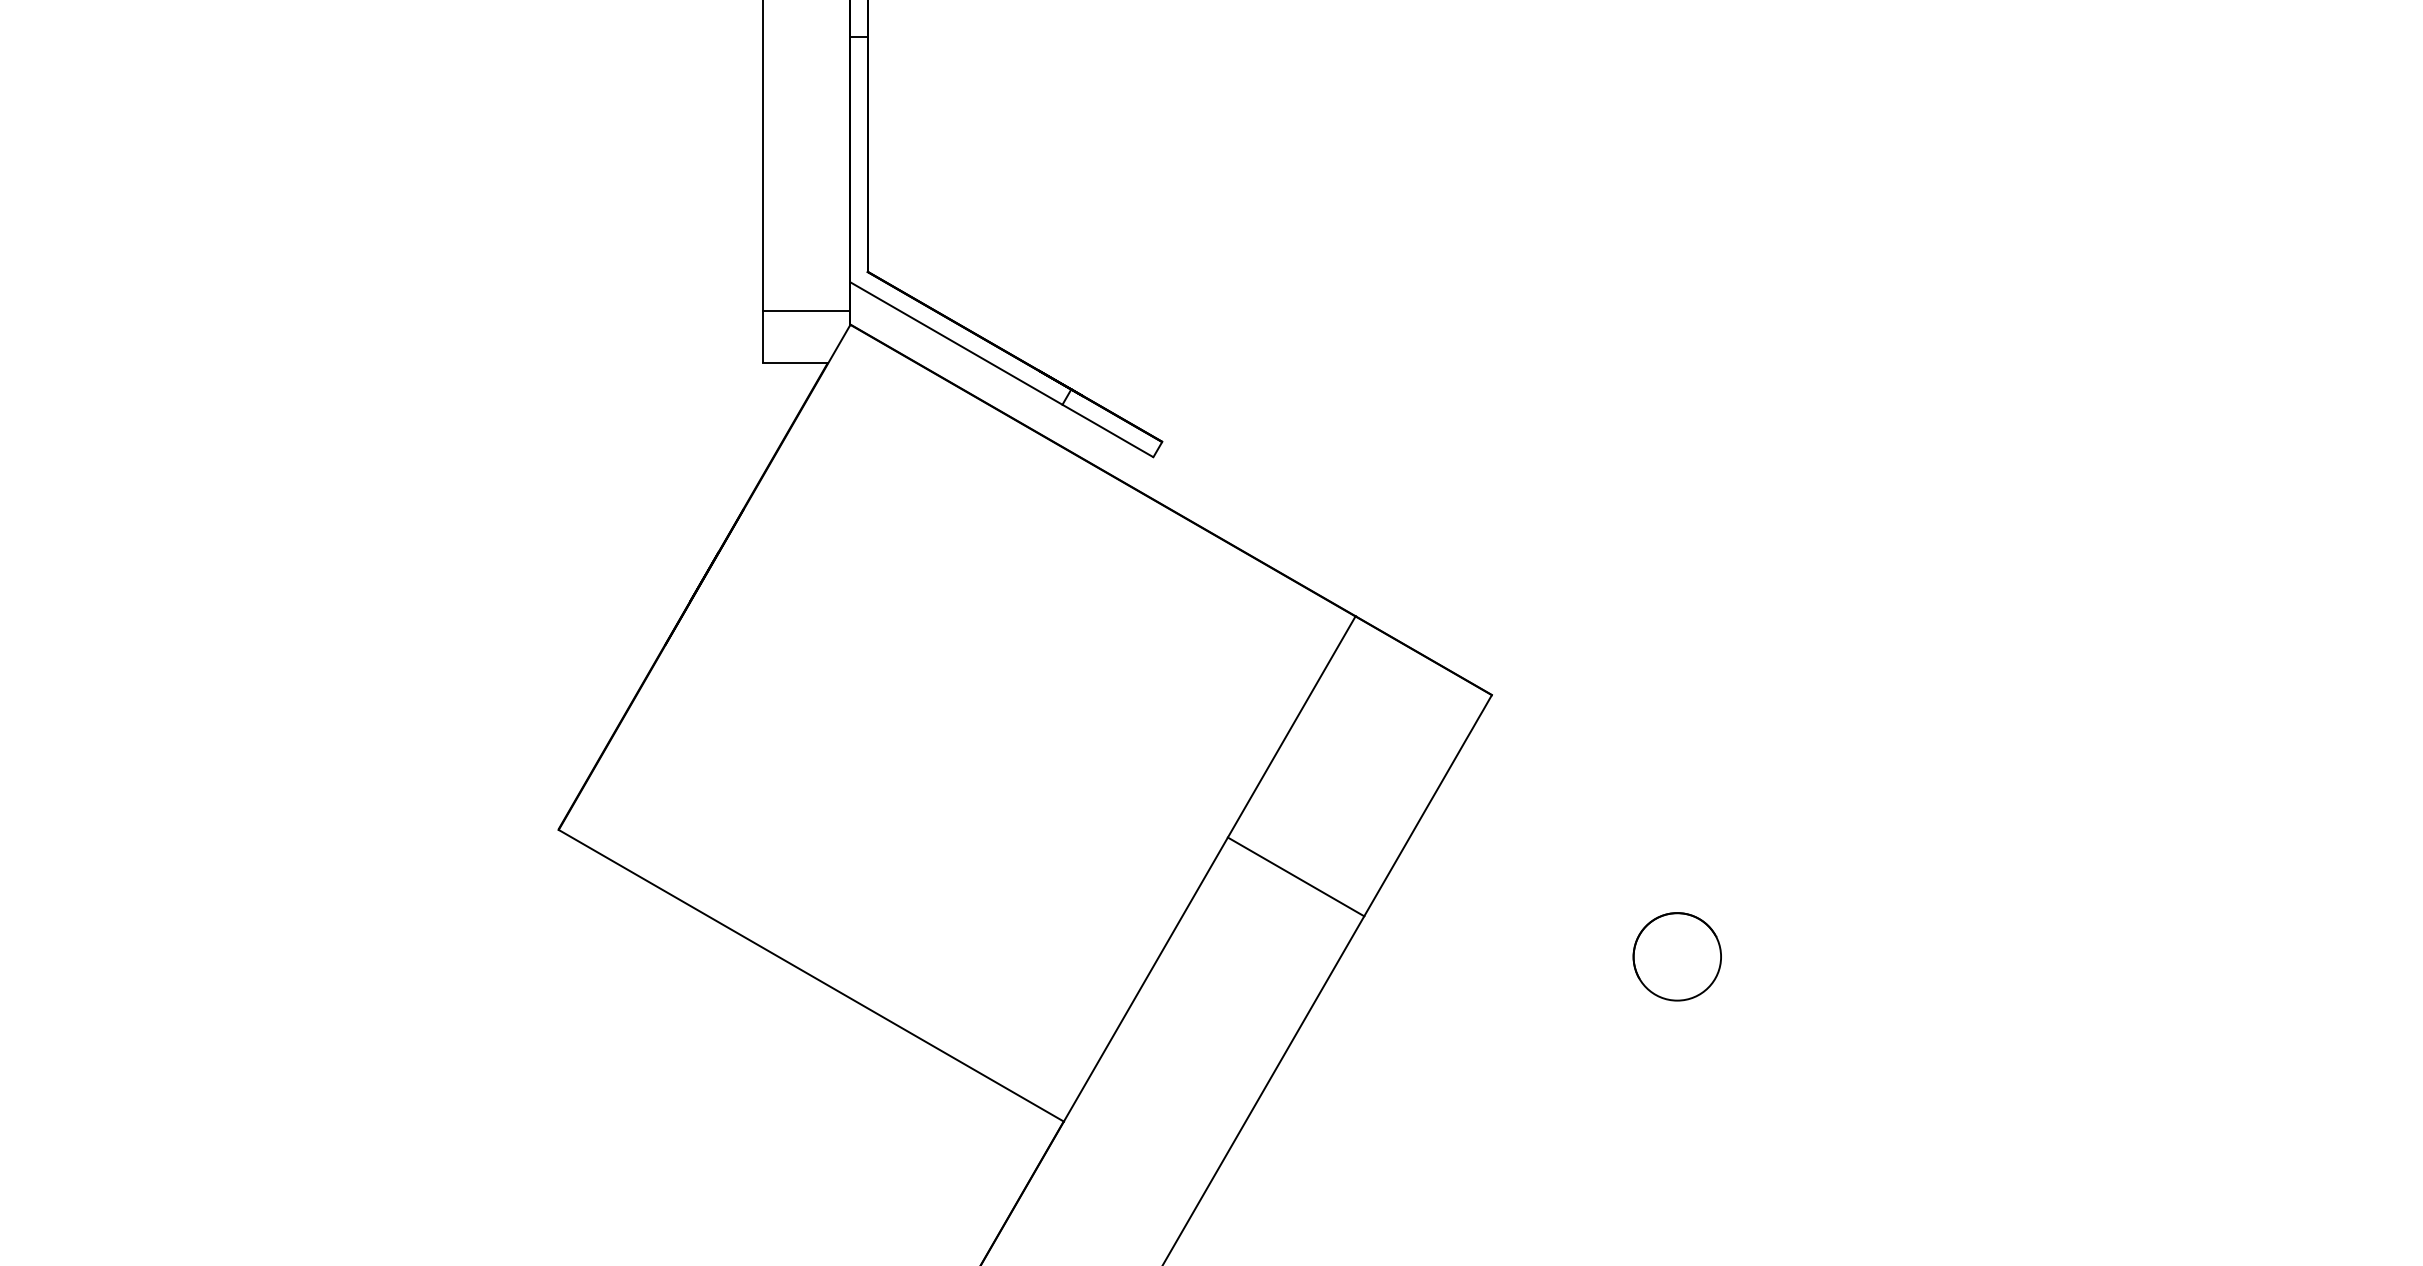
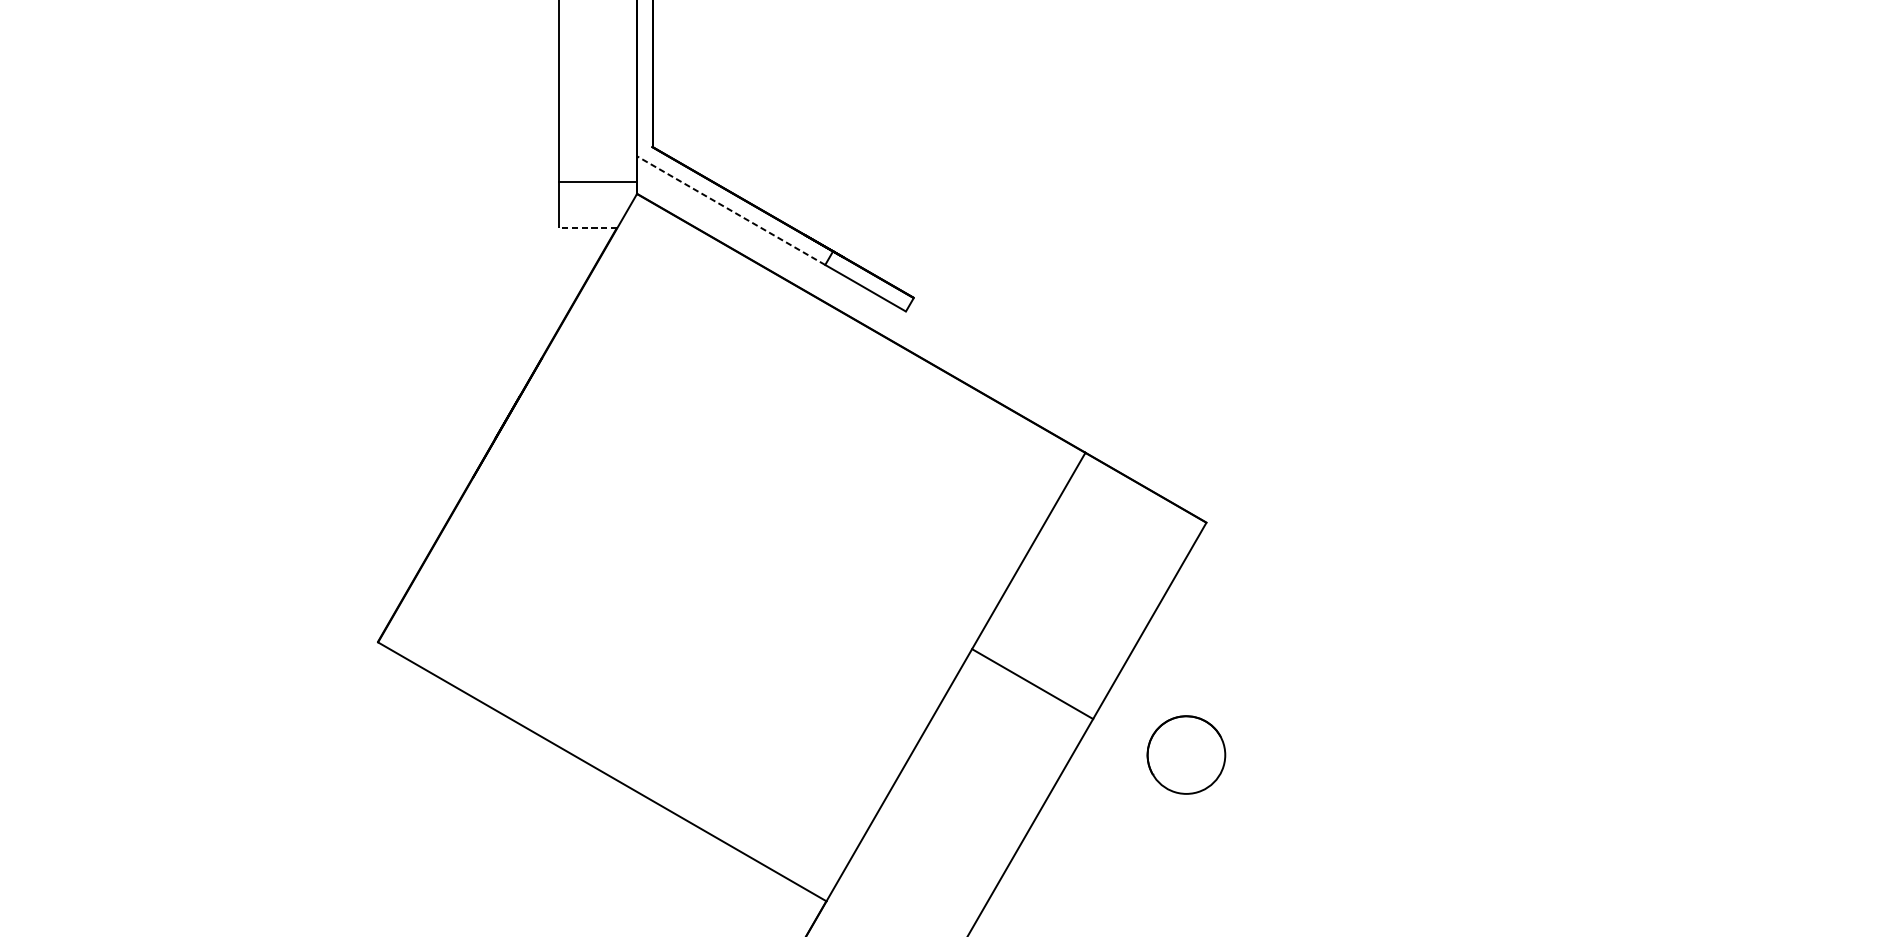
line: (955, 343) -> (730, 210), solid -> dashed
line: (795, 363) -> (588, 228), solid -> dashed
circle: (1676, 956) -> (1185, 754), moved

